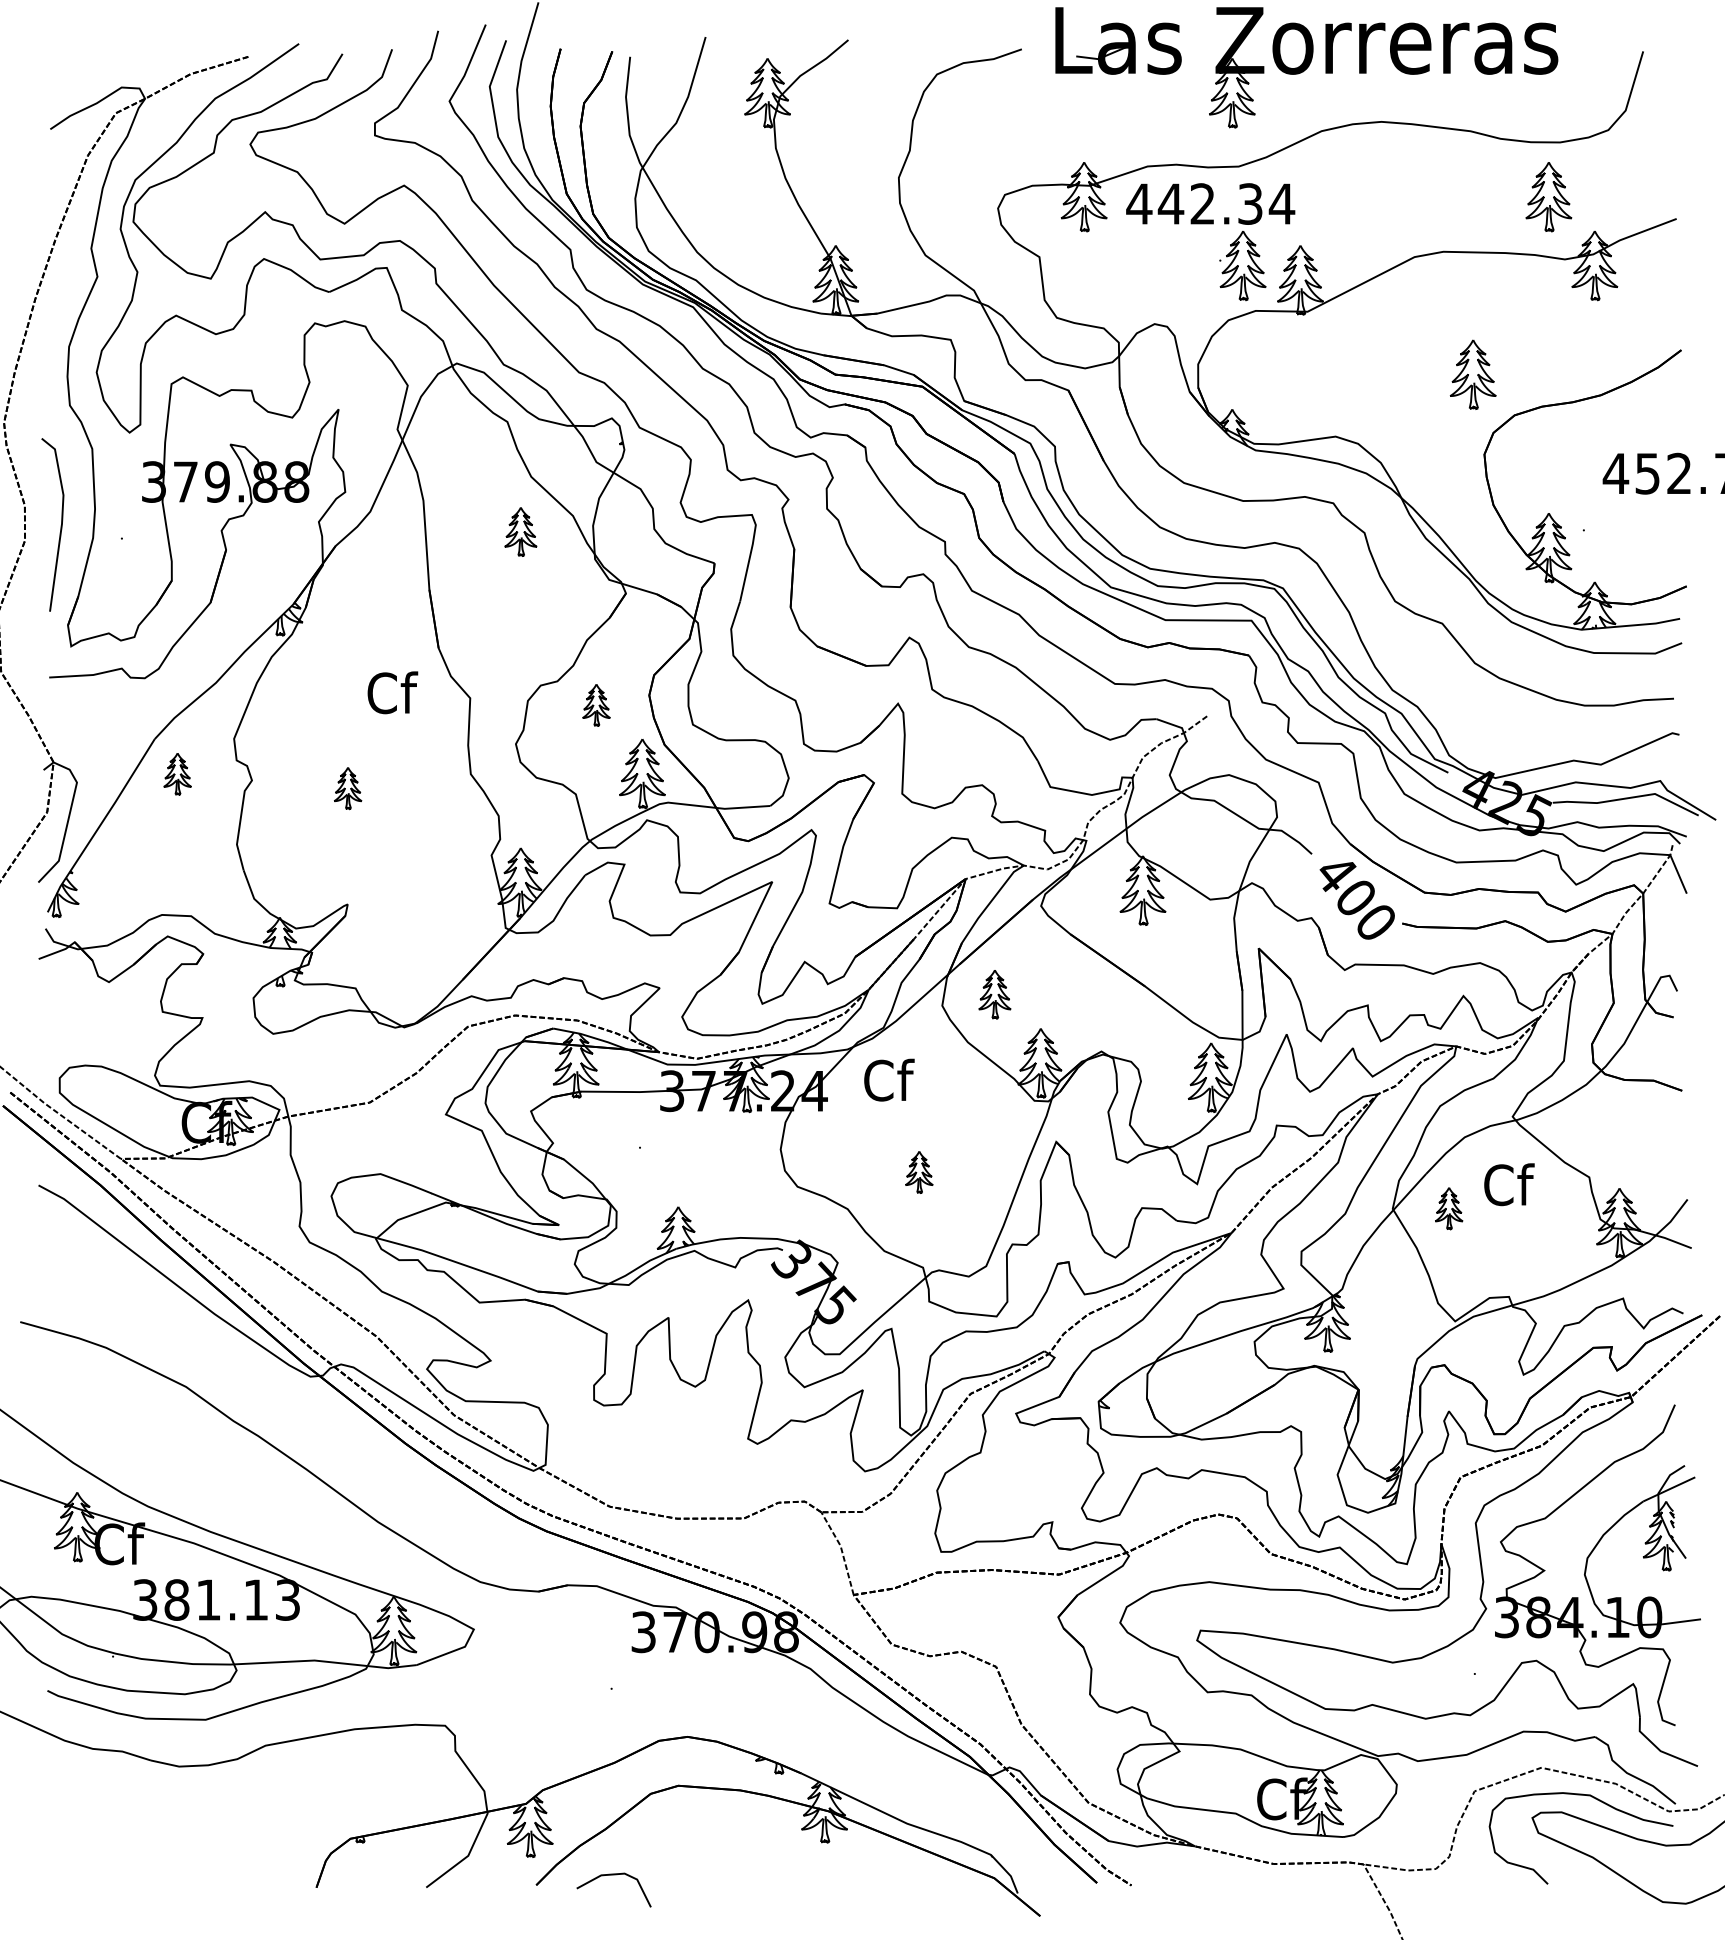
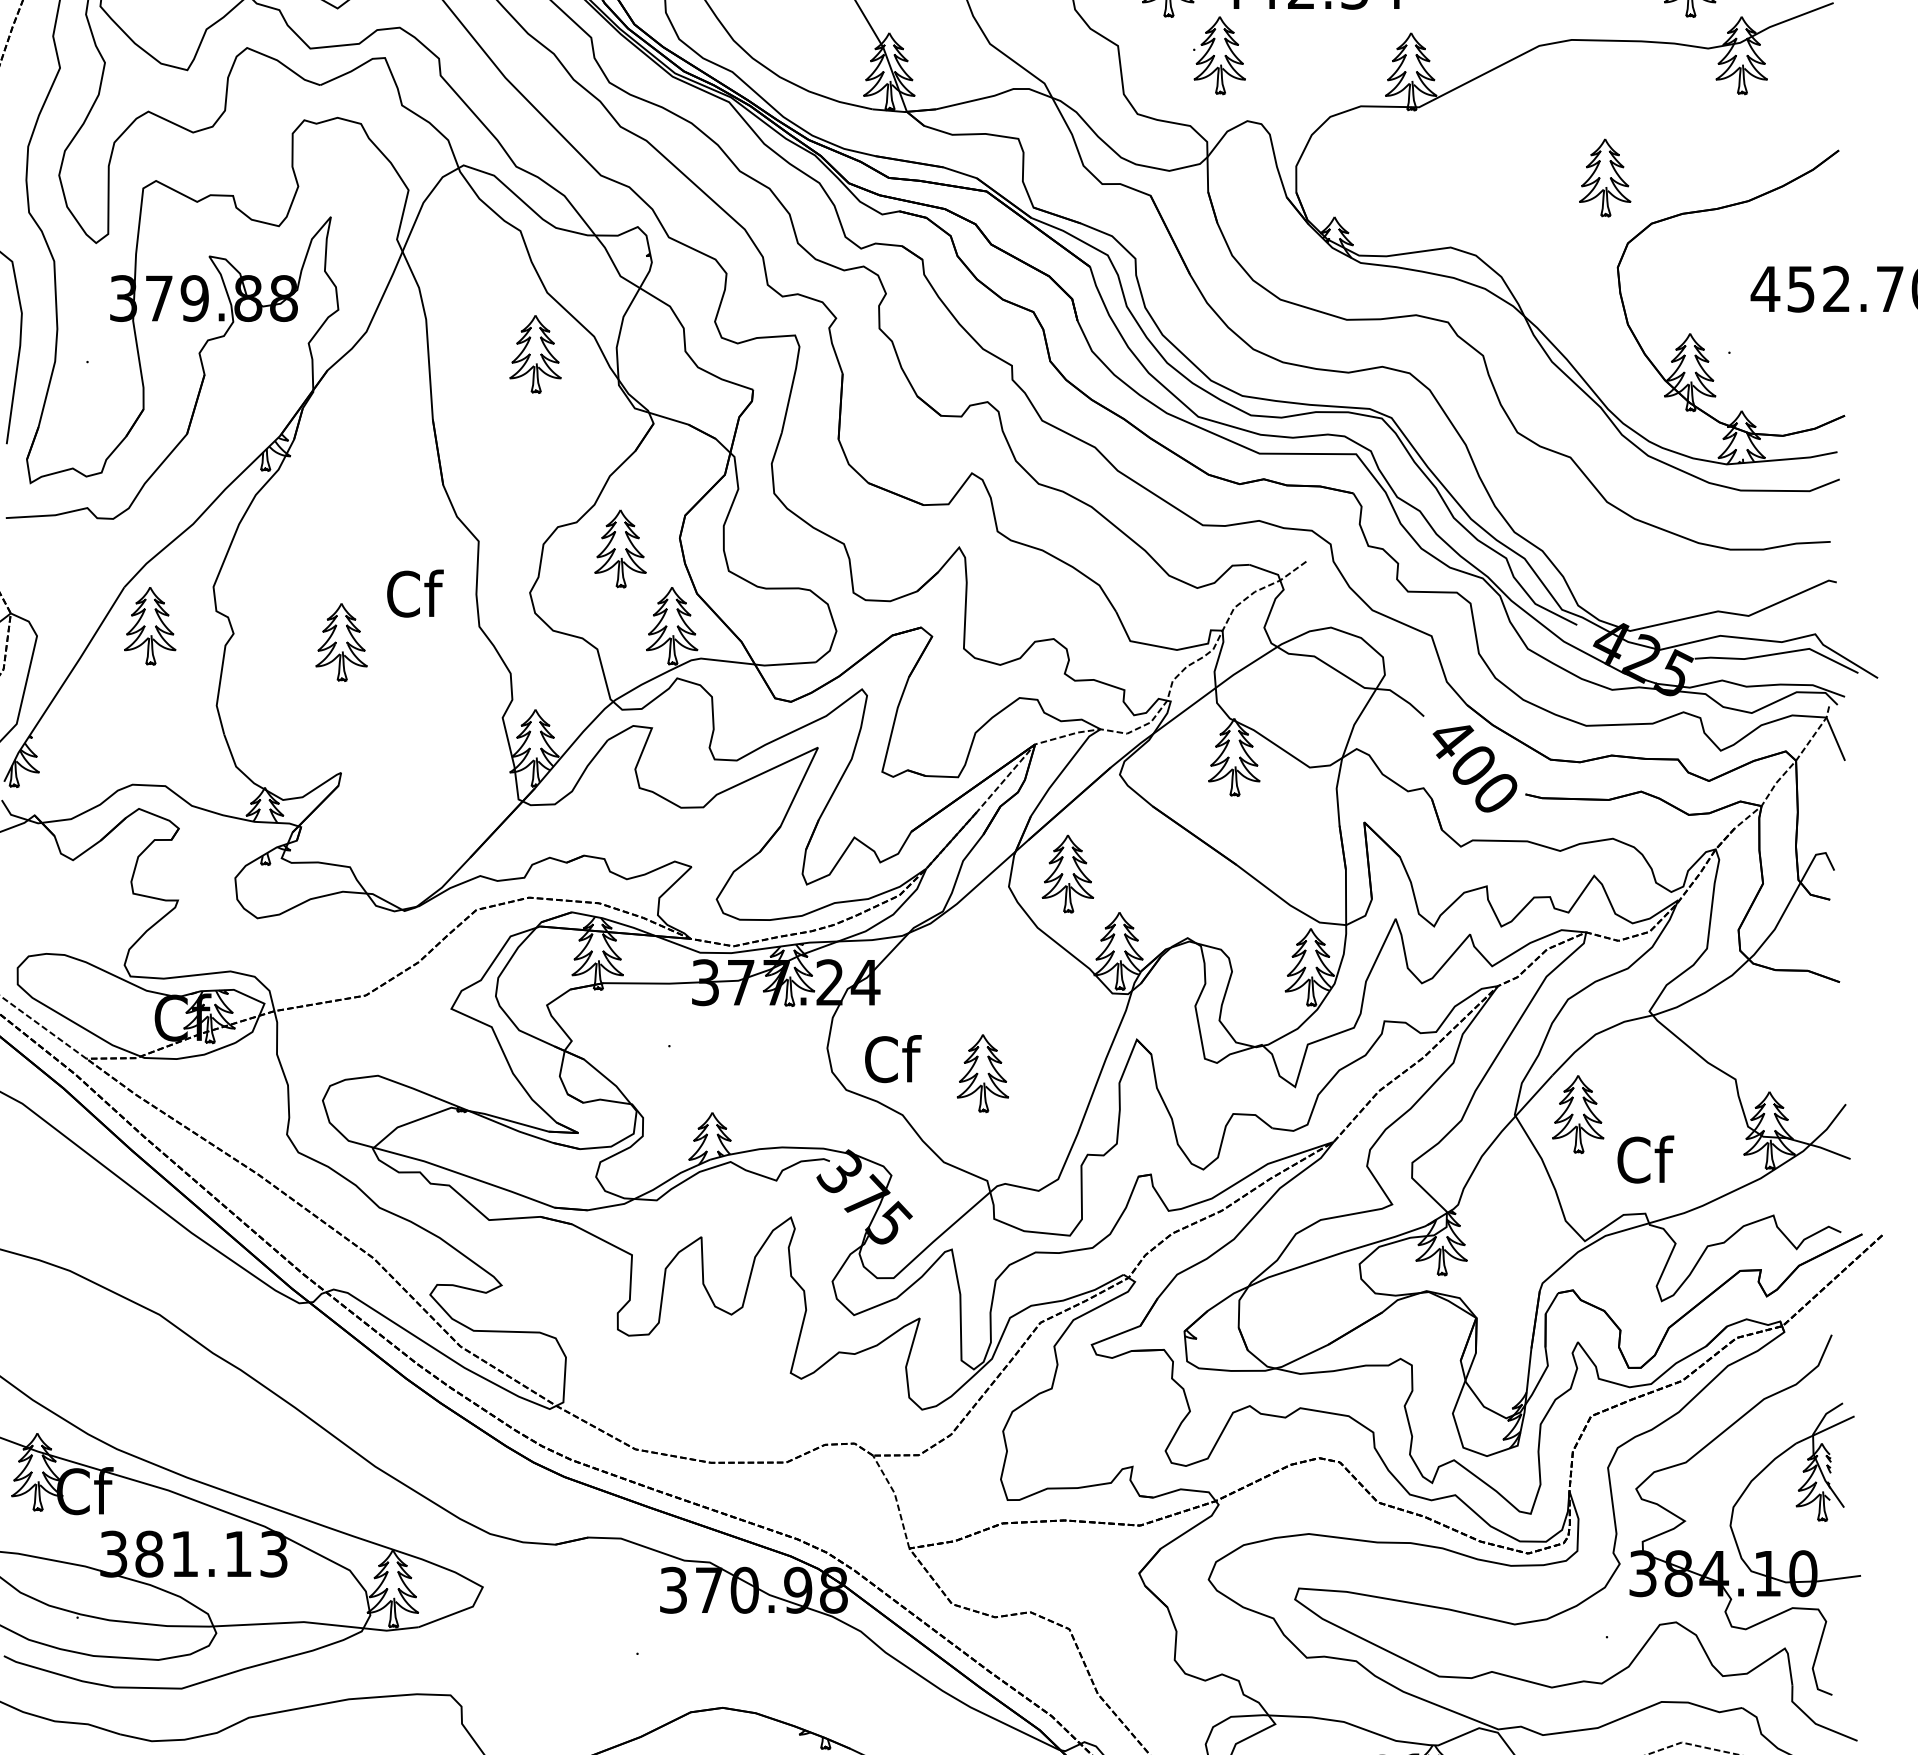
part: (1242, 266) -> (1219, 56), moved
part: (520, 531) -> (535, 354), size x1.43
text: (392, 692) -> (415, 593), moved
part: (596, 705) -> (620, 549), size x1.67
part: (177, 774) -> (149, 626), size x1.67
part: (347, 788) -> (340, 642), size x1.67
part: (994, 994) -> (1067, 874), size x1.43
text: (889, 1079) -> (893, 1058), moved
part: (919, 1172) -> (983, 1073), size x1.67
text: (1509, 1184) -> (1645, 1159), moved
part: (1448, 1208) -> (1577, 1114), size x1.67

